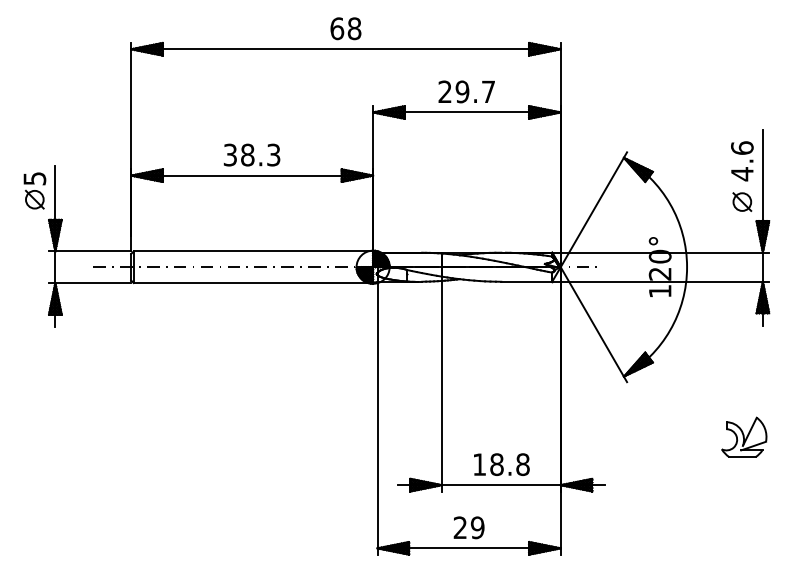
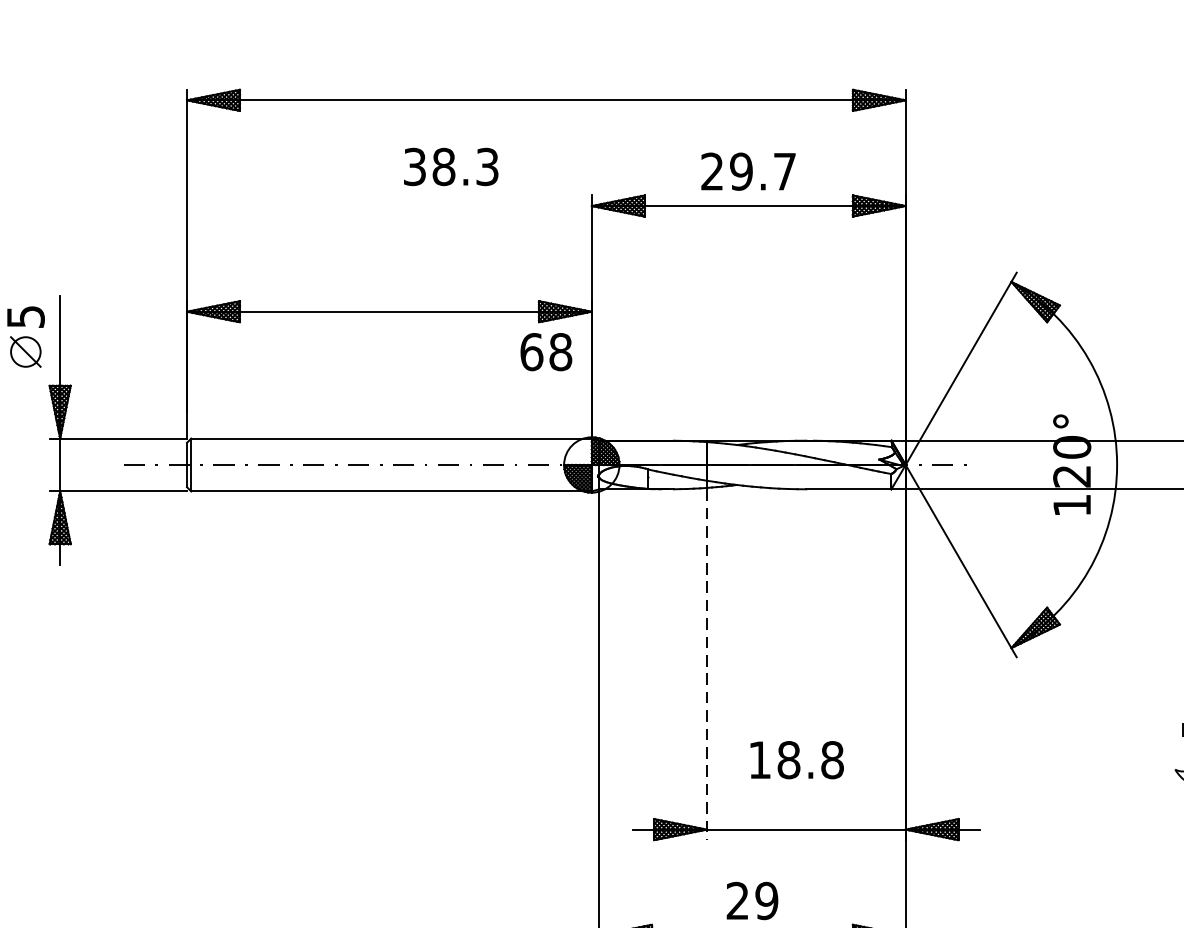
text: (345, 28) -> (545, 351), moved
text: (251, 154) -> (450, 165), moved
line: (441, 386) -> (706, 664), solid -> dashed
text: (501, 464) -> (796, 759), moved

